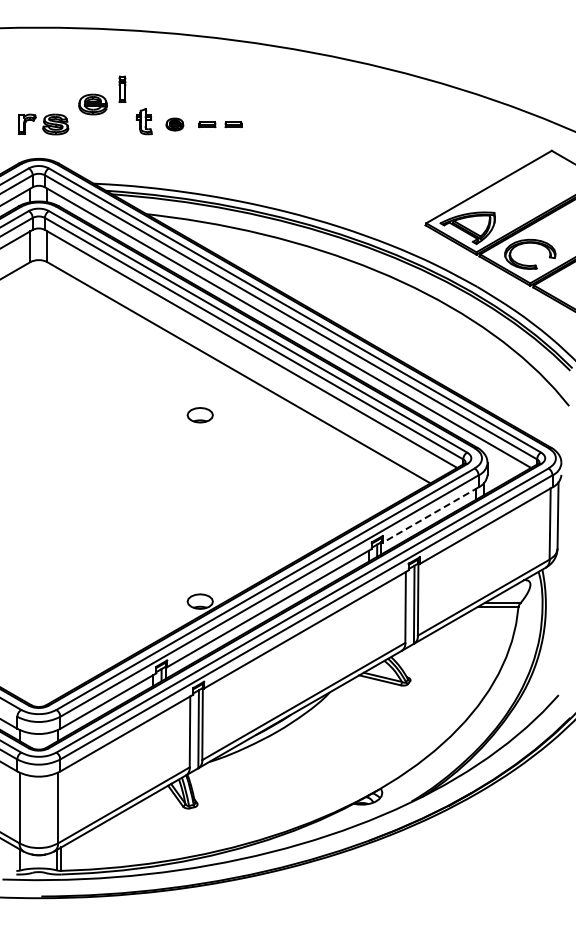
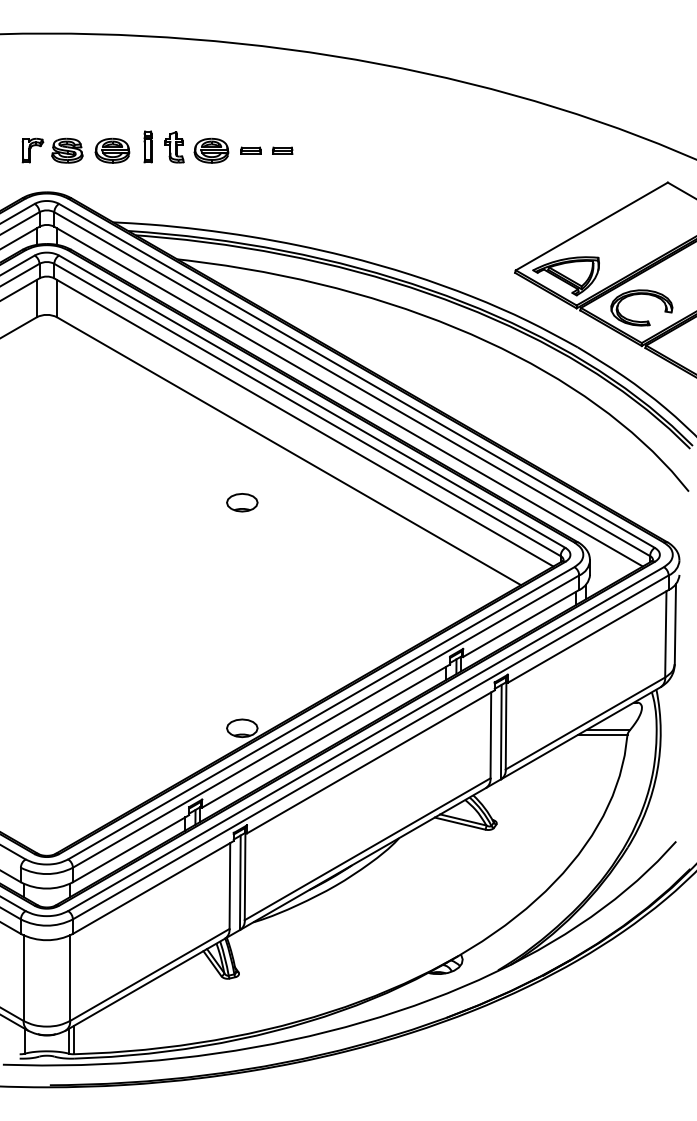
part: (122, 88) -> (148, 145), moved
part: (92, 104) -> (111, 150), moved
part: (174, 124) -> (211, 150), size x1.67
line: (430, 515) -> (520, 624), dashed -> solid

